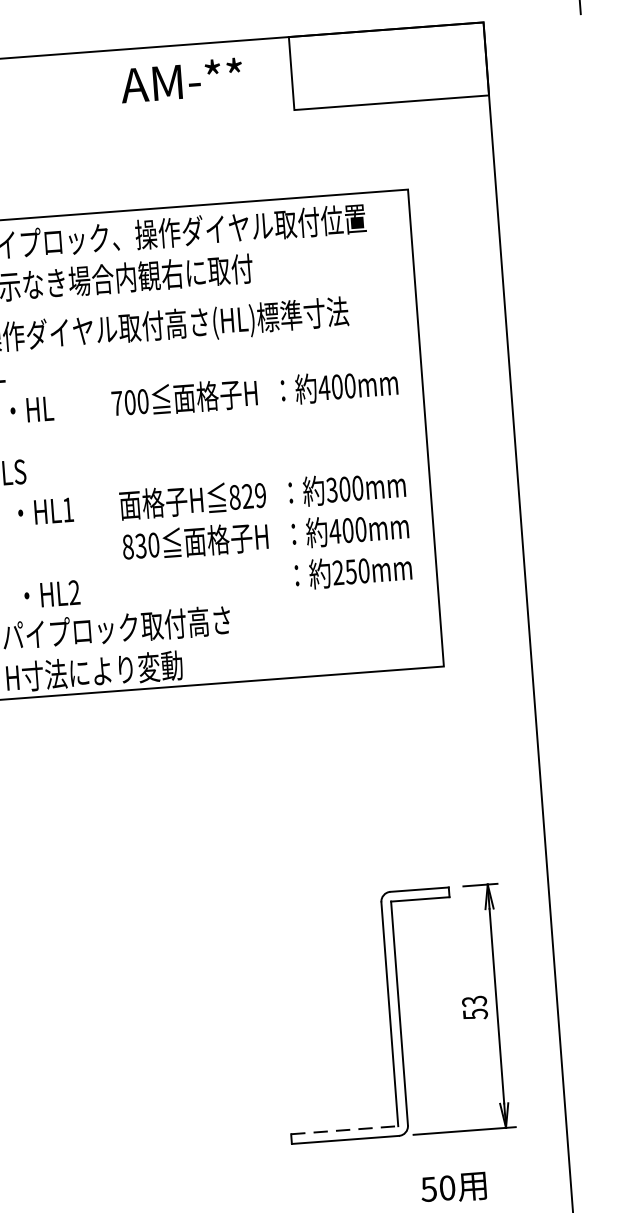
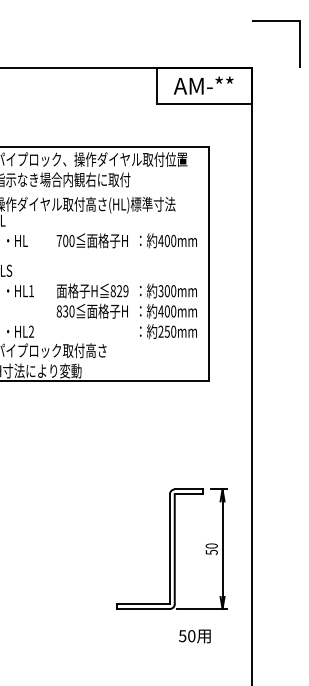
text: (181, 80) -> (203, 85), moved
text: (473, 1000) -> (211, 545), 53 -> 50
line: (346, 1130) -> (144, 604), dashed -> solid

